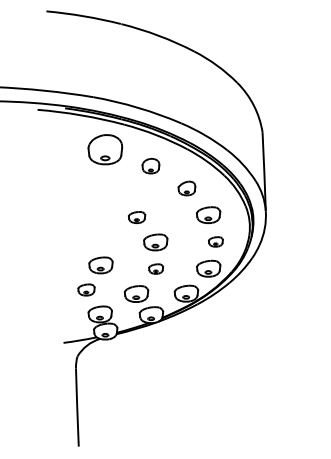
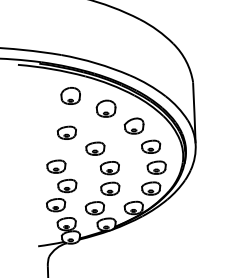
part: (105, 149) -> (70, 95), size x0.71
part: (150, 165) -> (105, 108), size x1.43
part: (186, 188) -> (133, 126), size x1.43
part: (100, 197) -> (66, 133), added
part: (136, 217) -> (94, 148), size x1.43
part: (86, 240) -> (56, 166), added
part: (215, 241) -> (156, 167), size x1.67
part: (155, 268) -> (109, 188), size x1.67
part: (86, 289) -> (56, 204), size x1.43

